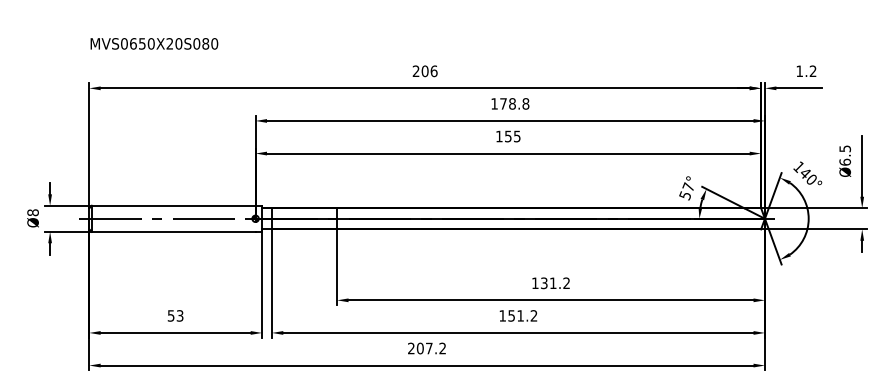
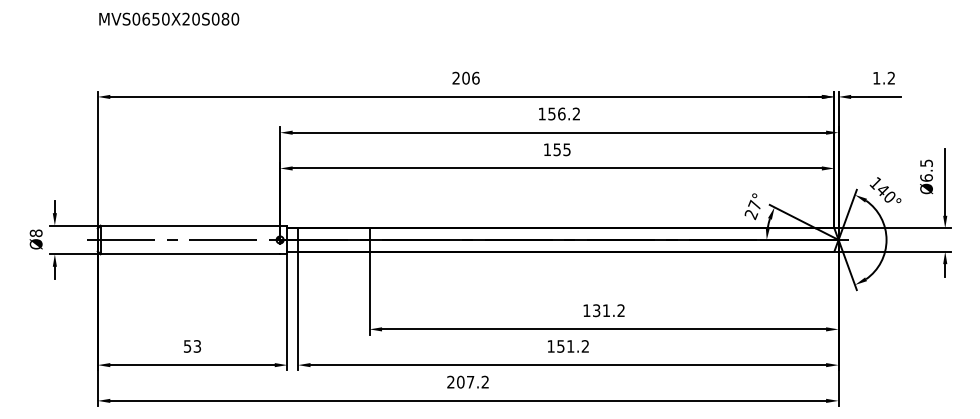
text: (154, 43) -> (169, 18), moved
text: (514, 103) -> (564, 113), 178.8 -> 156.2
text: (685, 195) -> (751, 214), 57° -> 27°

